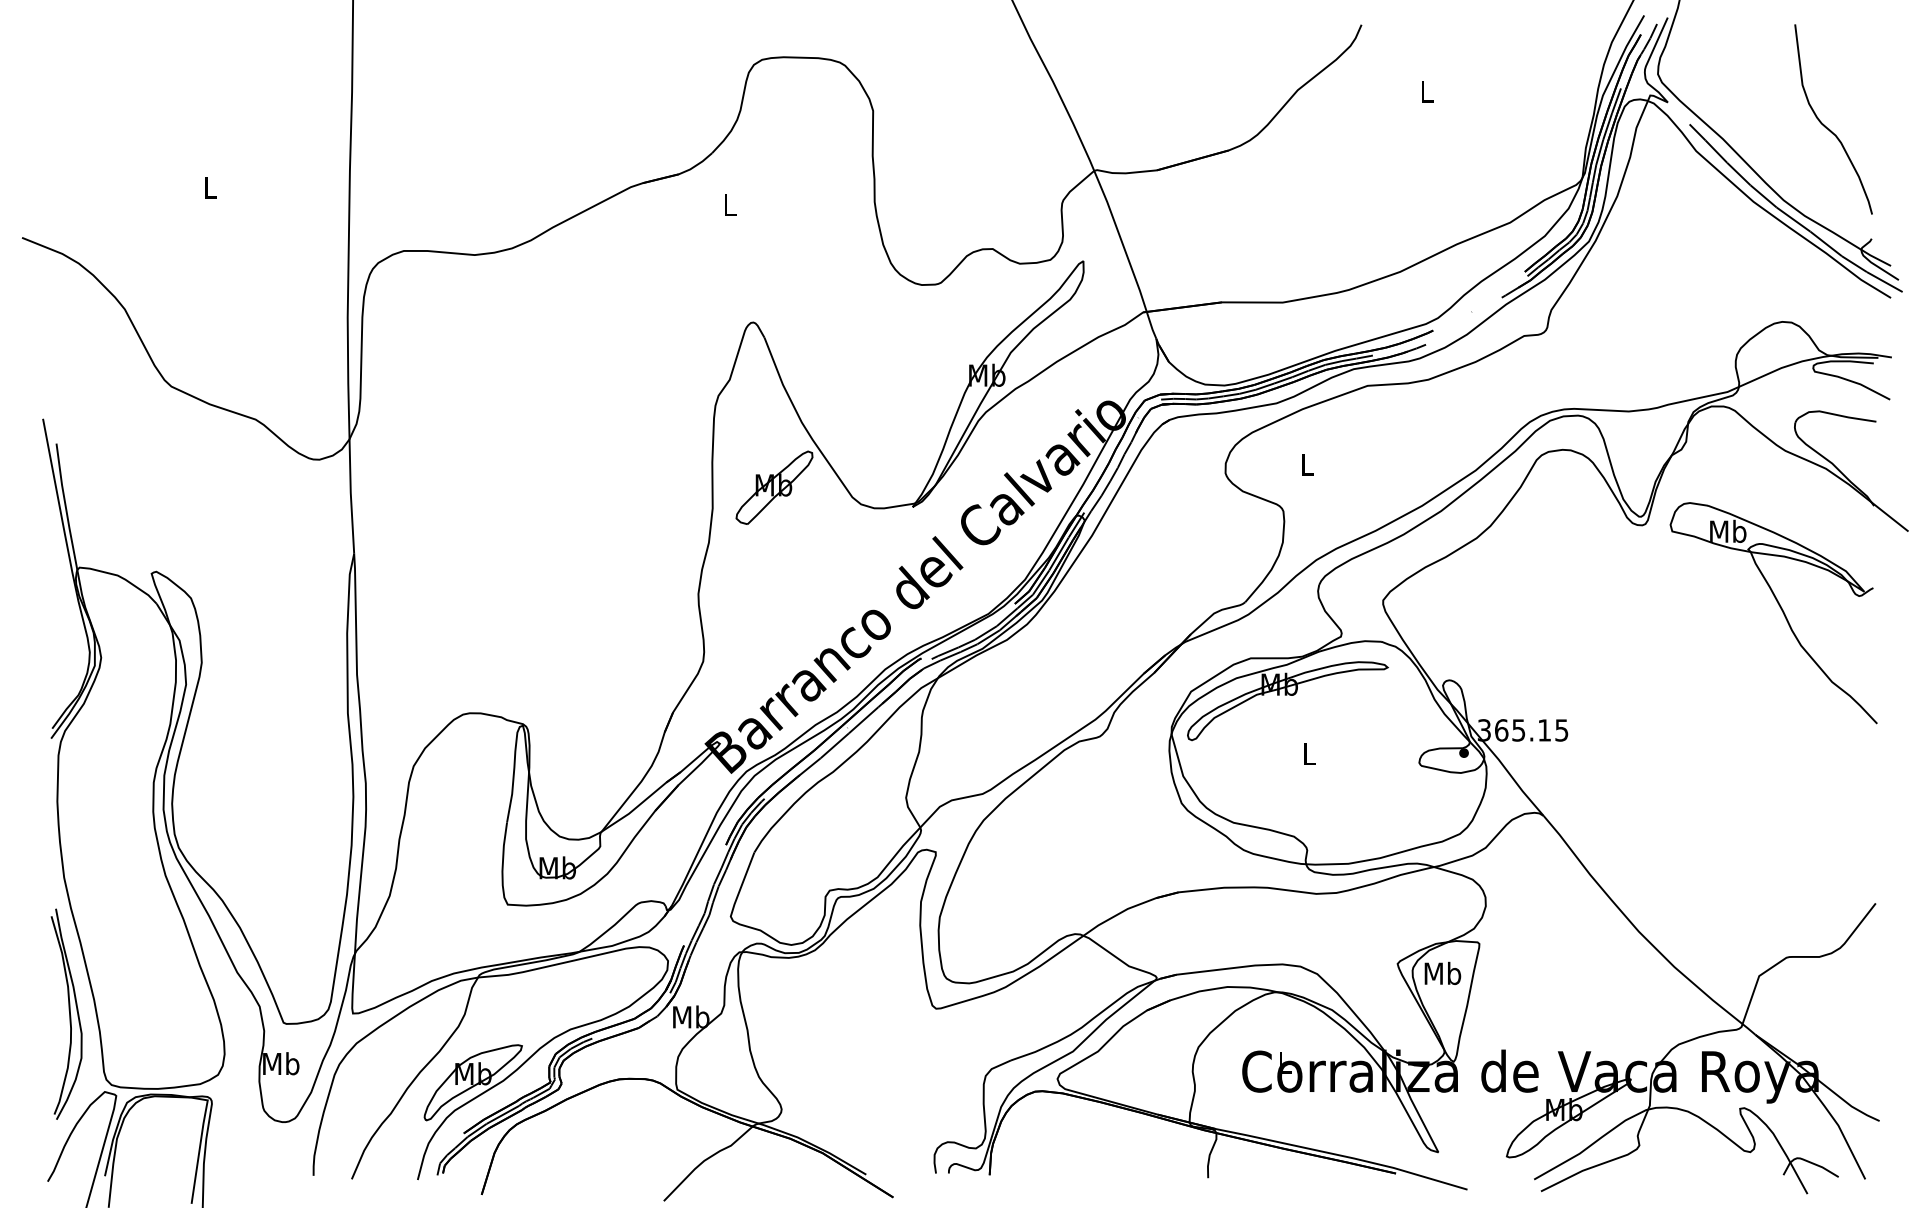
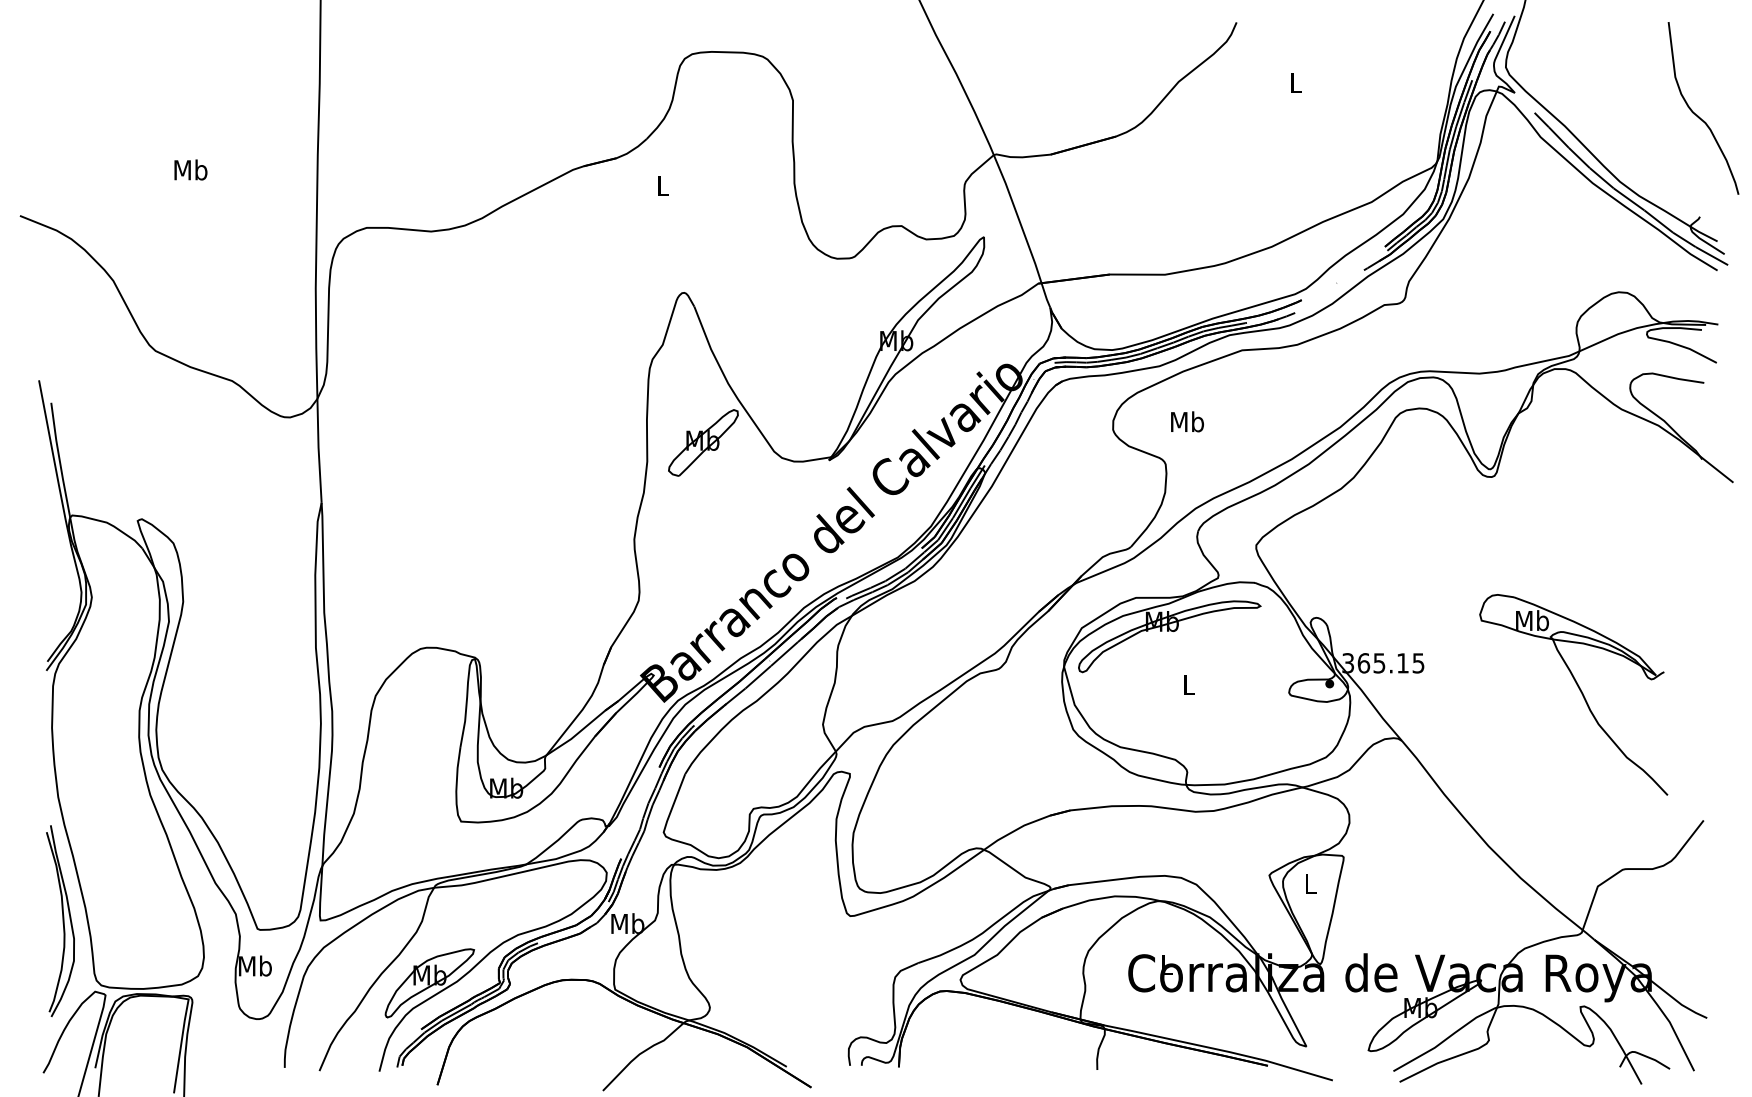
curve: (1826, 126) -> (1697, 114), moved
text: (210, 186) -> (191, 169), L -> Mb
text: (1307, 464) -> (1187, 421), L -> Mb
part: (1779, 607) -> (1579, 689), moved
text: (1442, 973) -> (1310, 884), Mb -> L

